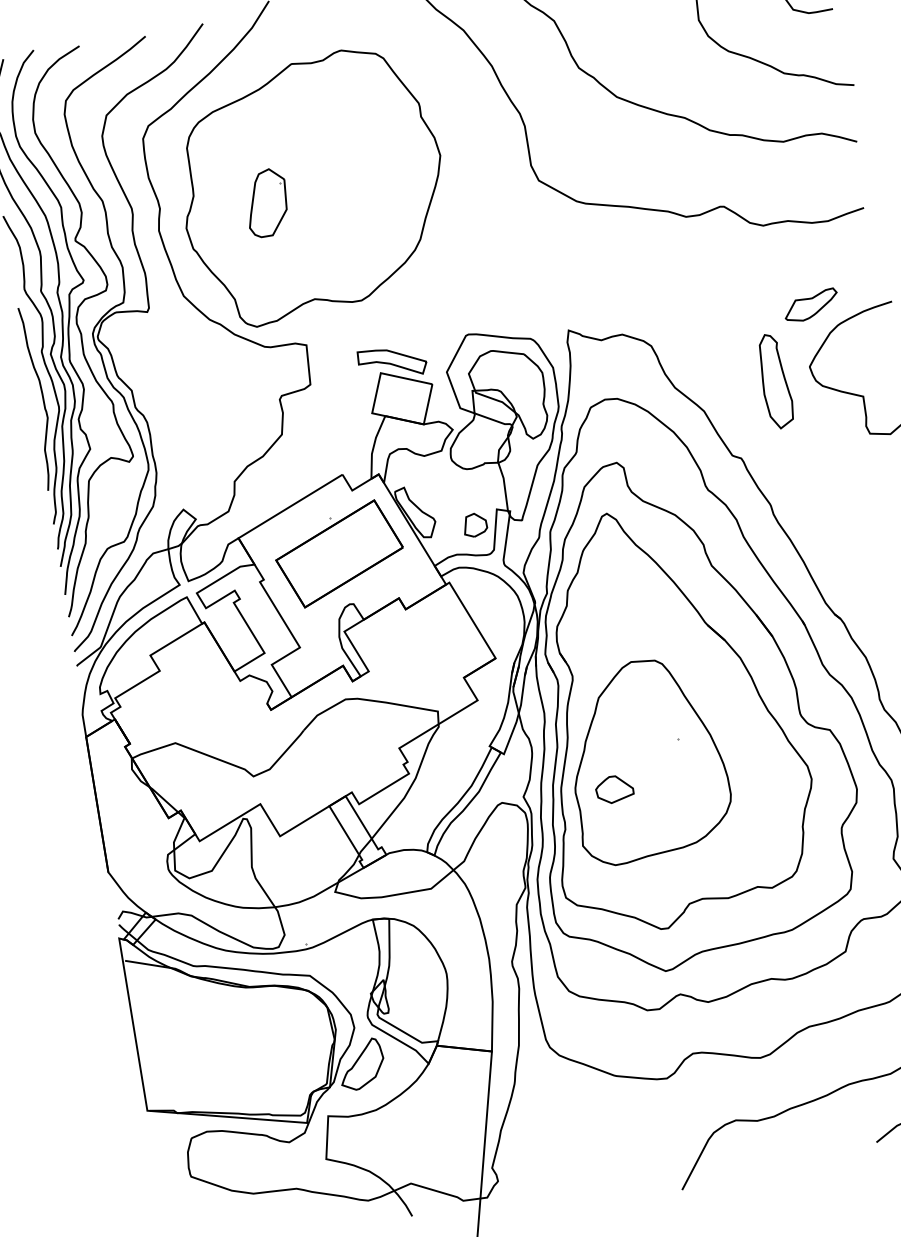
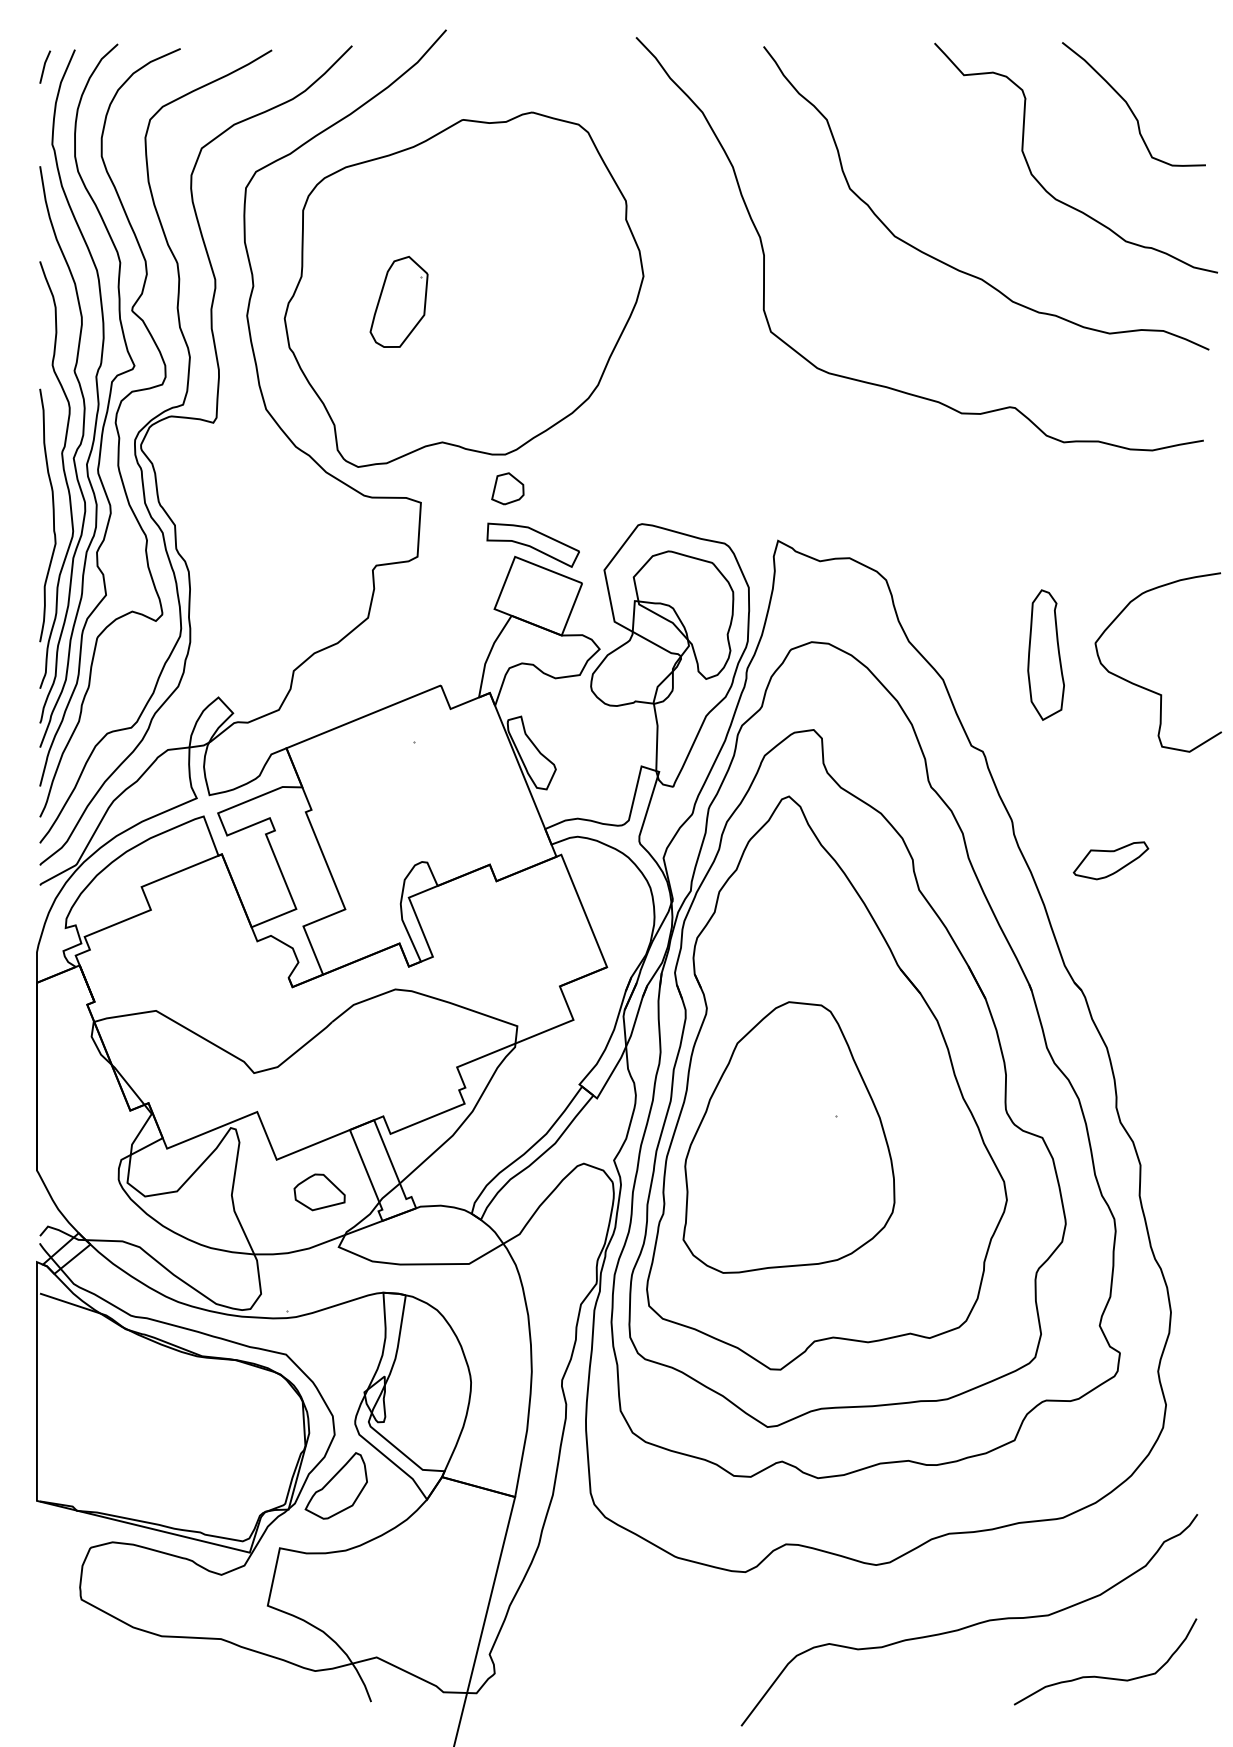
part: (810, 305) -> (1110, 860), moved
part: (474, 524) -> (507, 488), moved
part: (339, 553) -> (419, 791), removed
part: (614, 789) -> (319, 1192), moved

